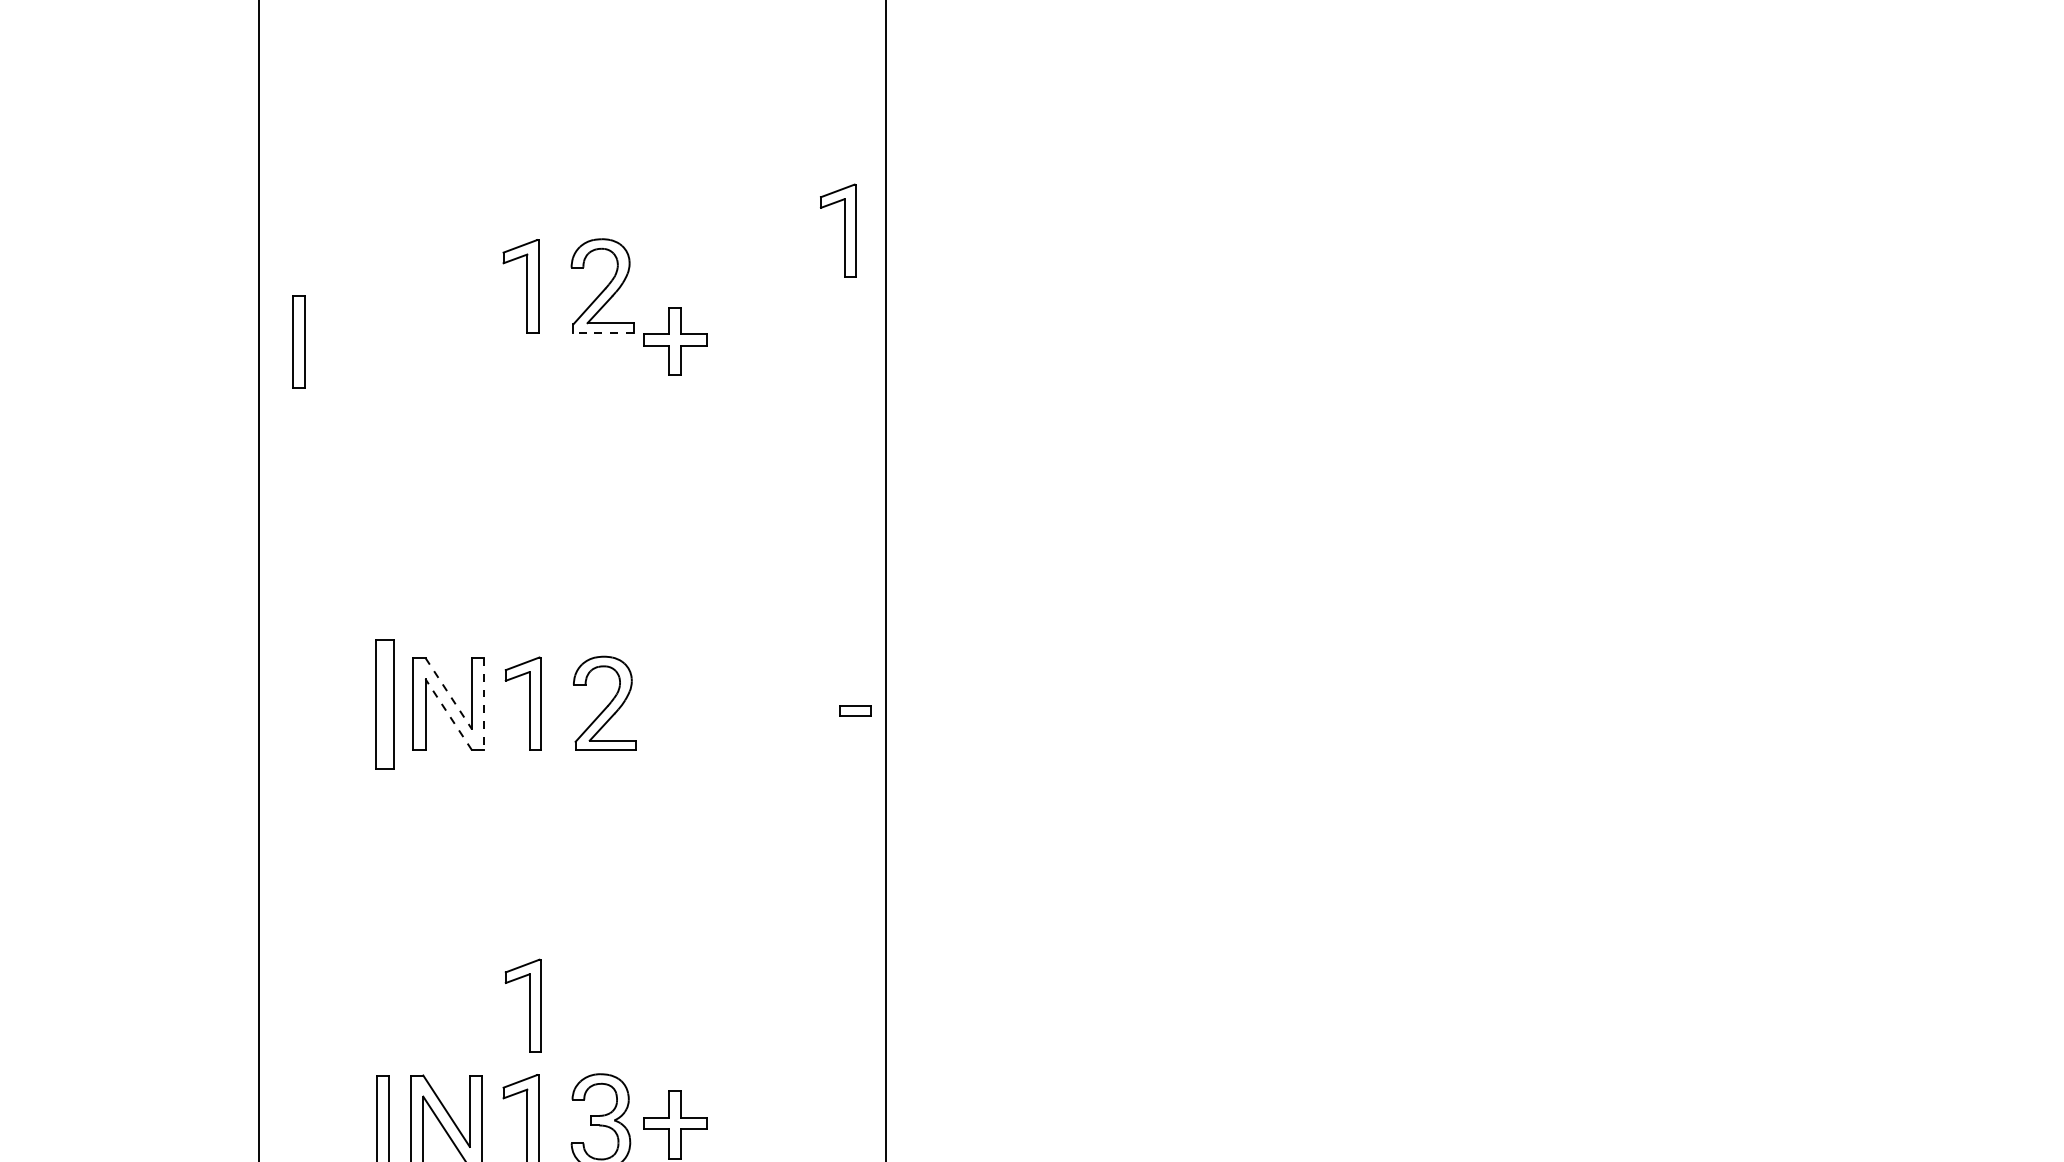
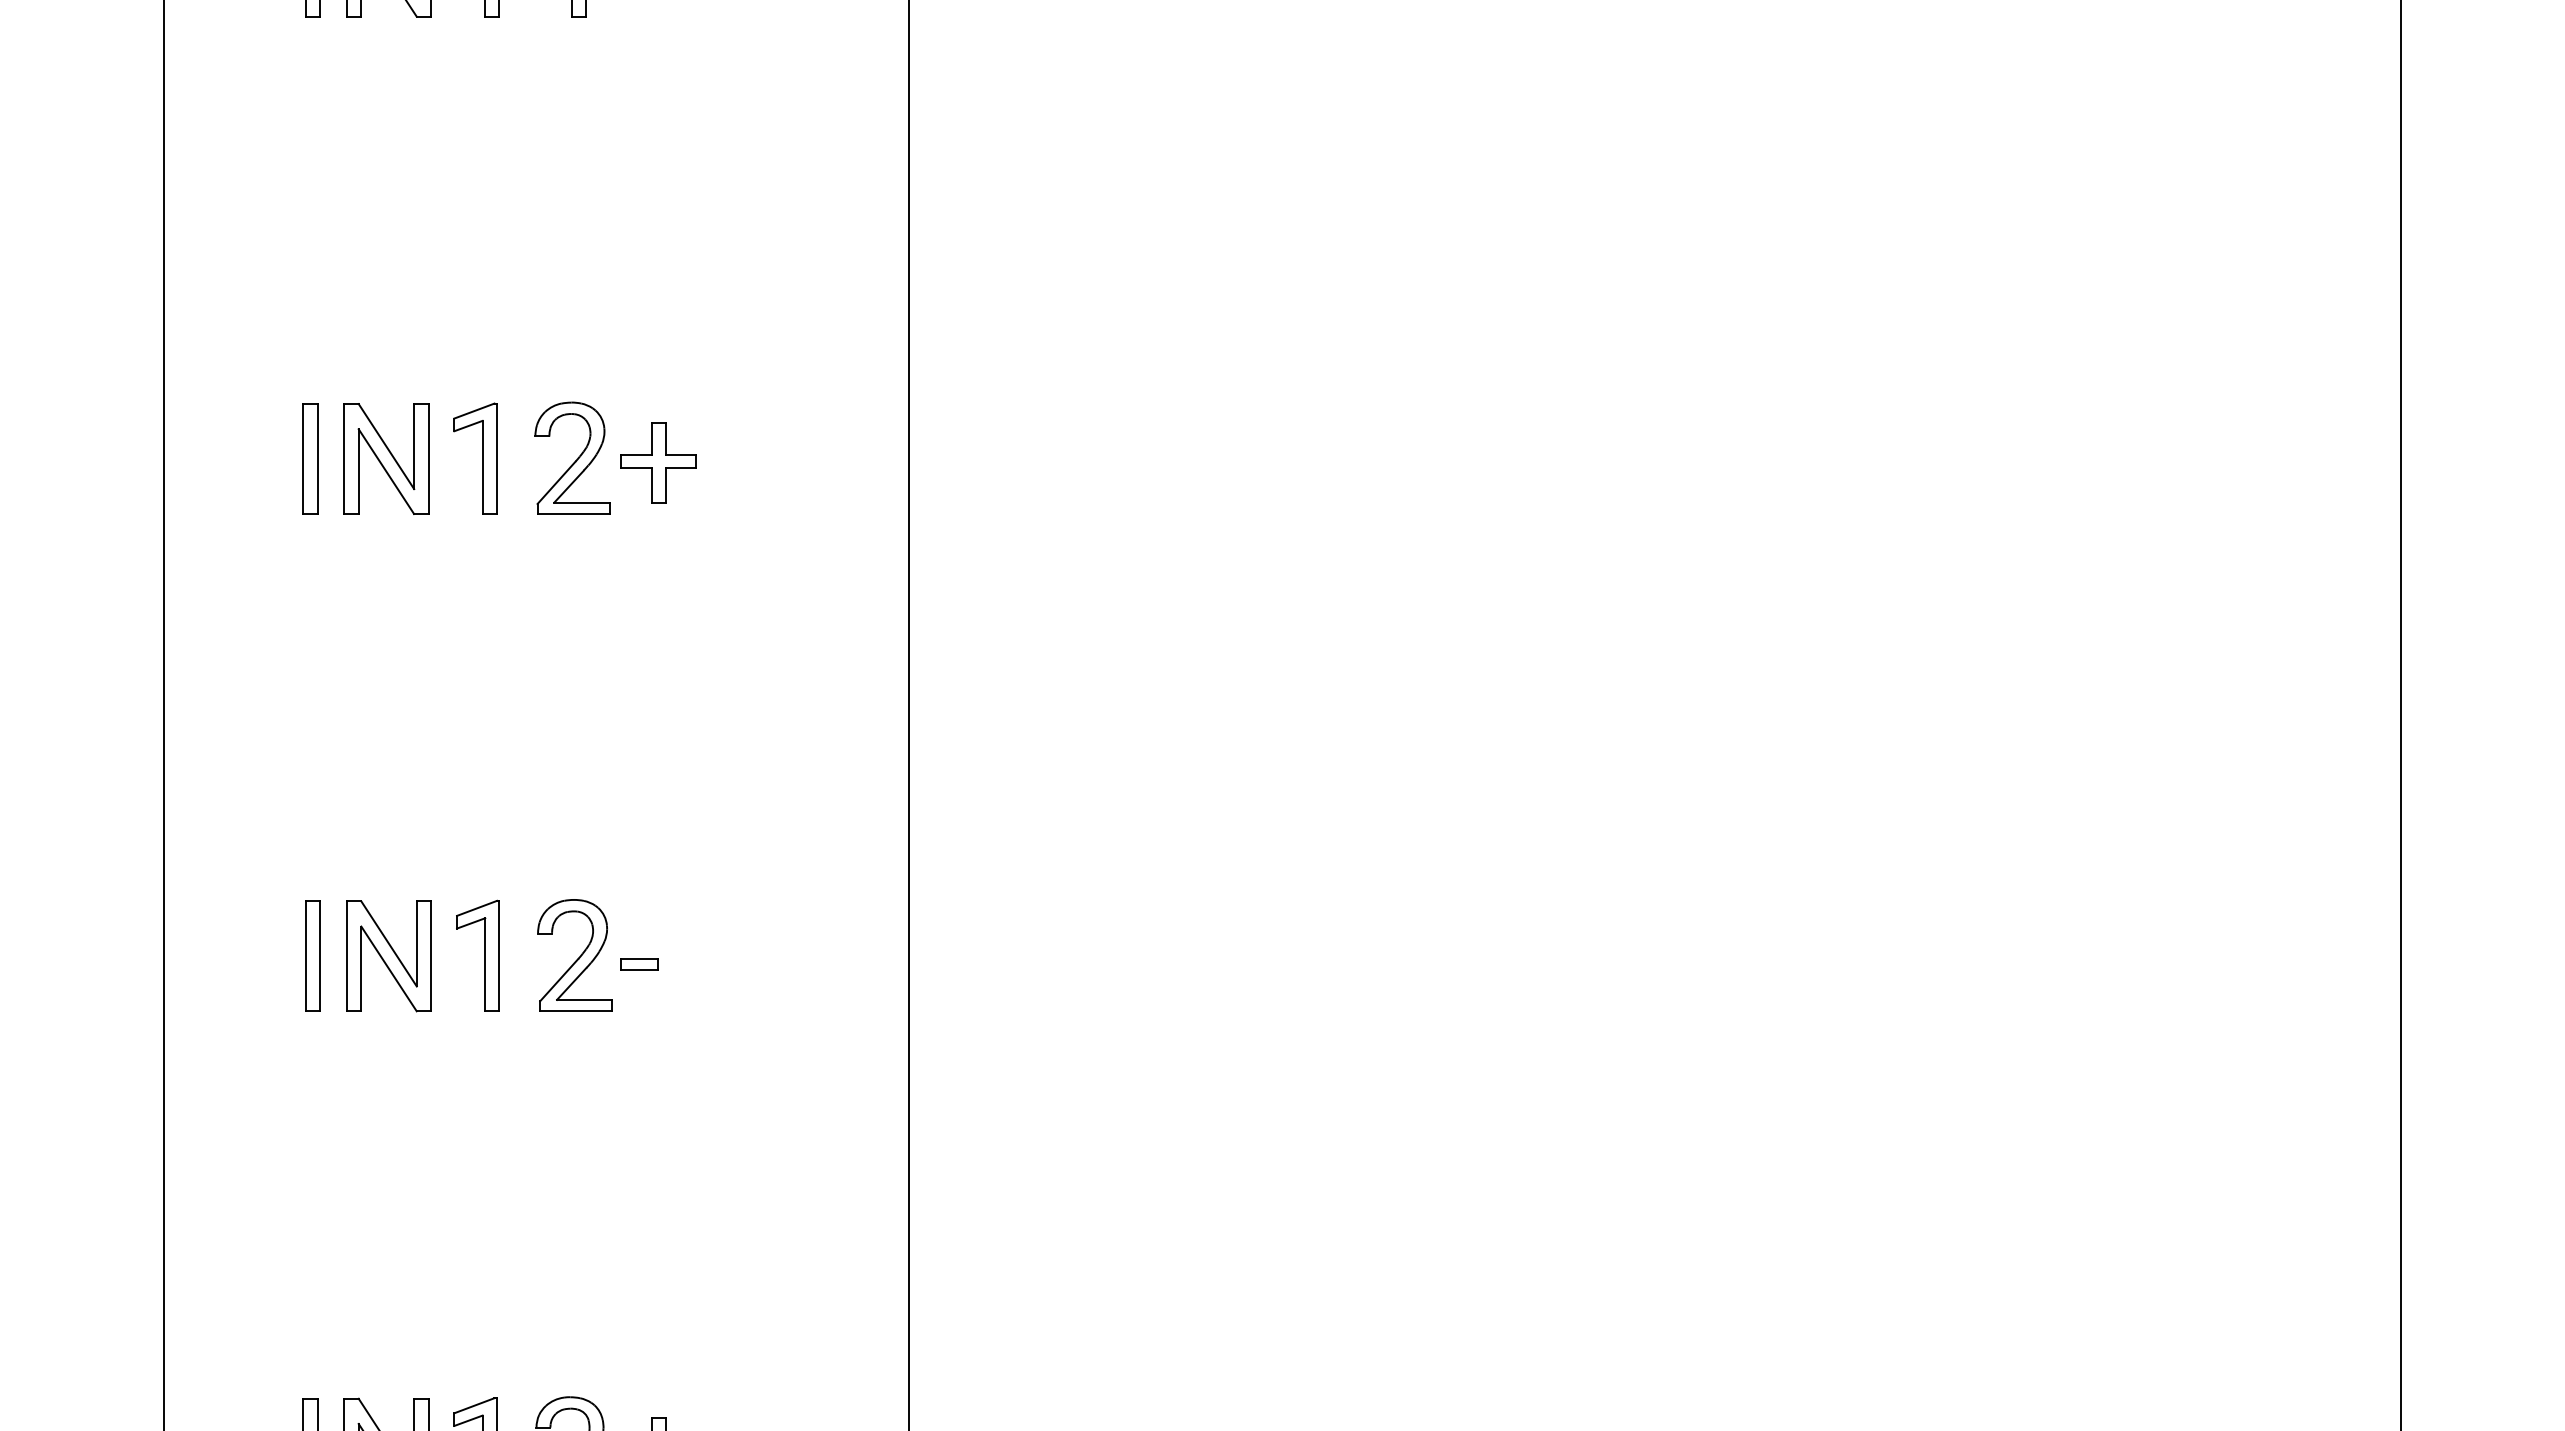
part: (844, 230) -> (860, 392), removed
part: (446, 286) -> (386, 458), added
line: (603, 333) -> (573, 514), dashed -> solid
part: (674, 340) -> (658, 462), moved
part: (298, 341) -> (310, 458), moved
line: (449, 693) -> (389, 943), dashed -> solid
part: (384, 703) -> (312, 955), size x0.71
line: (484, 704) -> (431, 956), dashed -> solid
part: (855, 710) -> (639, 964), moved
line: (449, 714) -> (389, 968), dashed -> solid
part: (528, 1005) -> (484, 1315), removed

